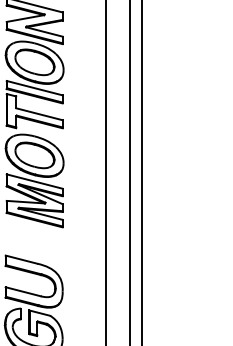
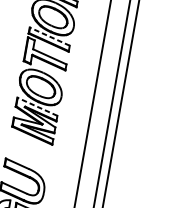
line: (34, 88) -> (49, 36), solid -> dashed
line: (34, 181) -> (37, 106), solid -> dashed

